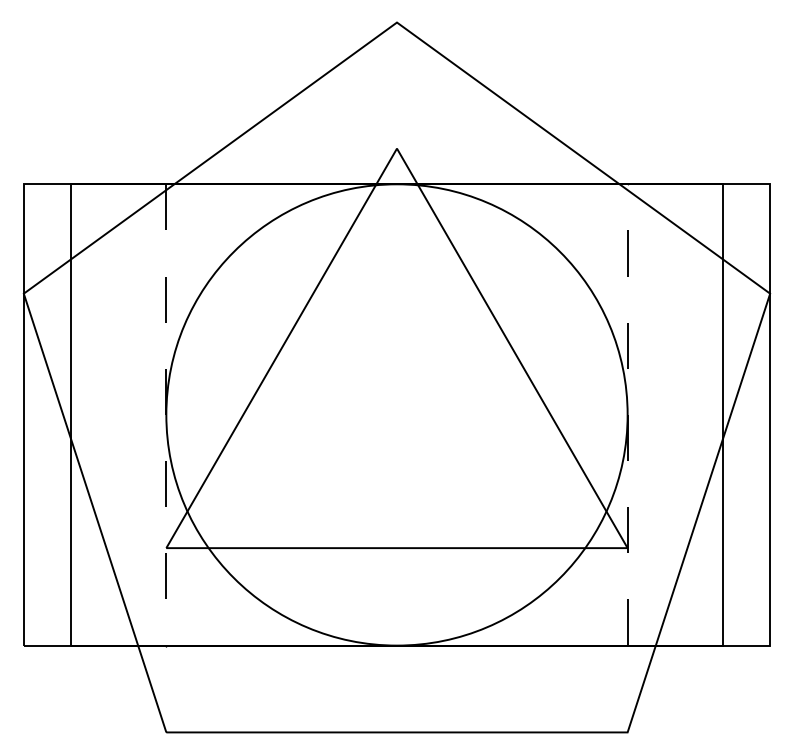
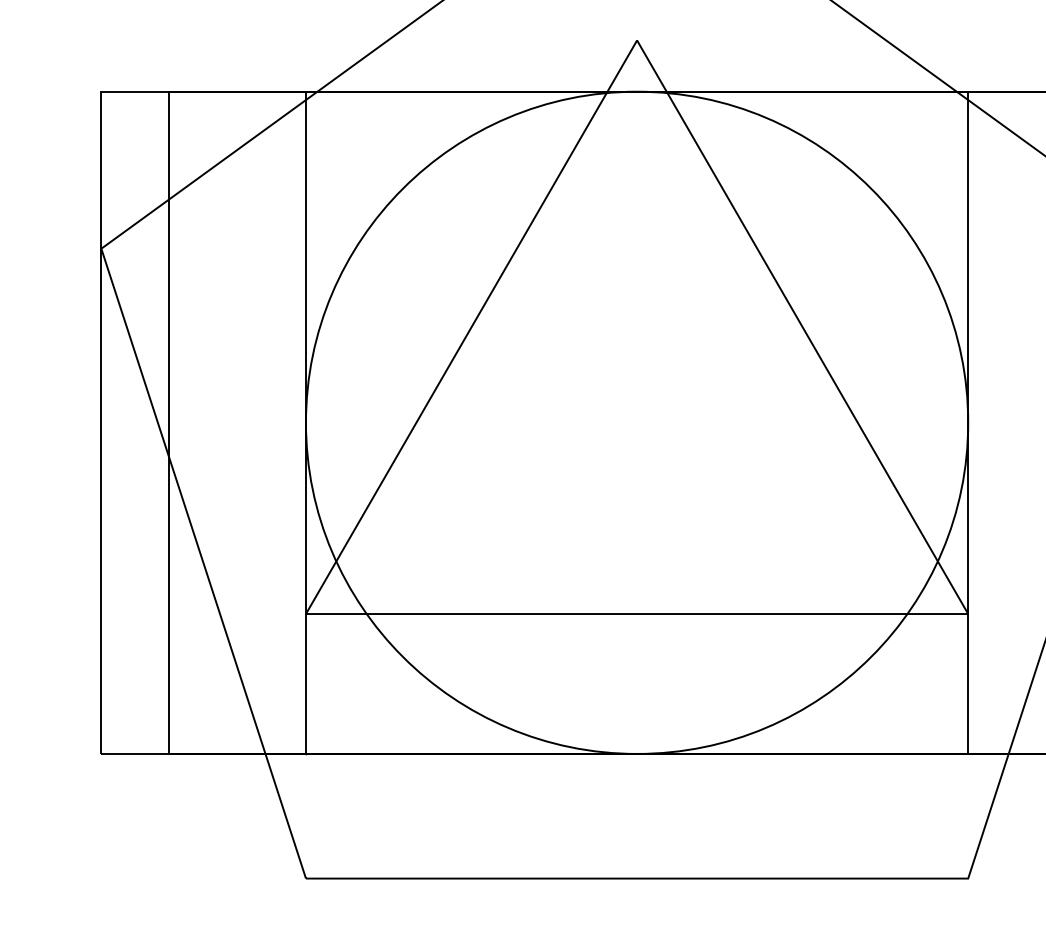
line: (166, 414) -> (306, 422), dashed -> solid
line: (627, 414) -> (968, 422), dashed -> solid

